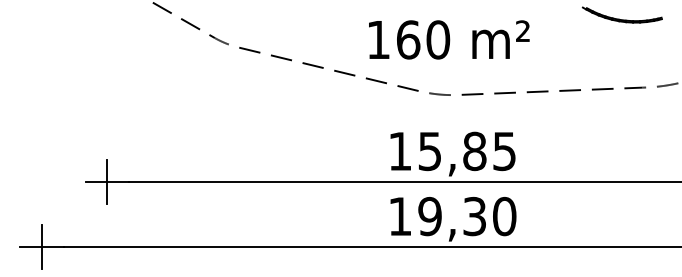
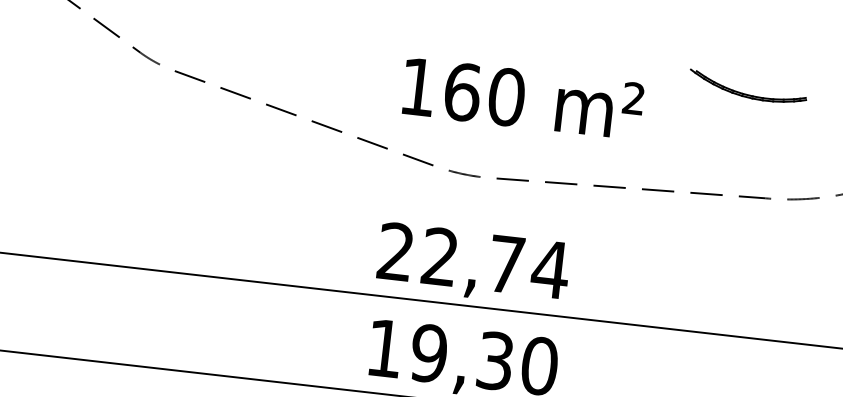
text: (449, 39) -> (523, 98), moved
text: (452, 151) -> (473, 260), 15,85 -> 22,74

